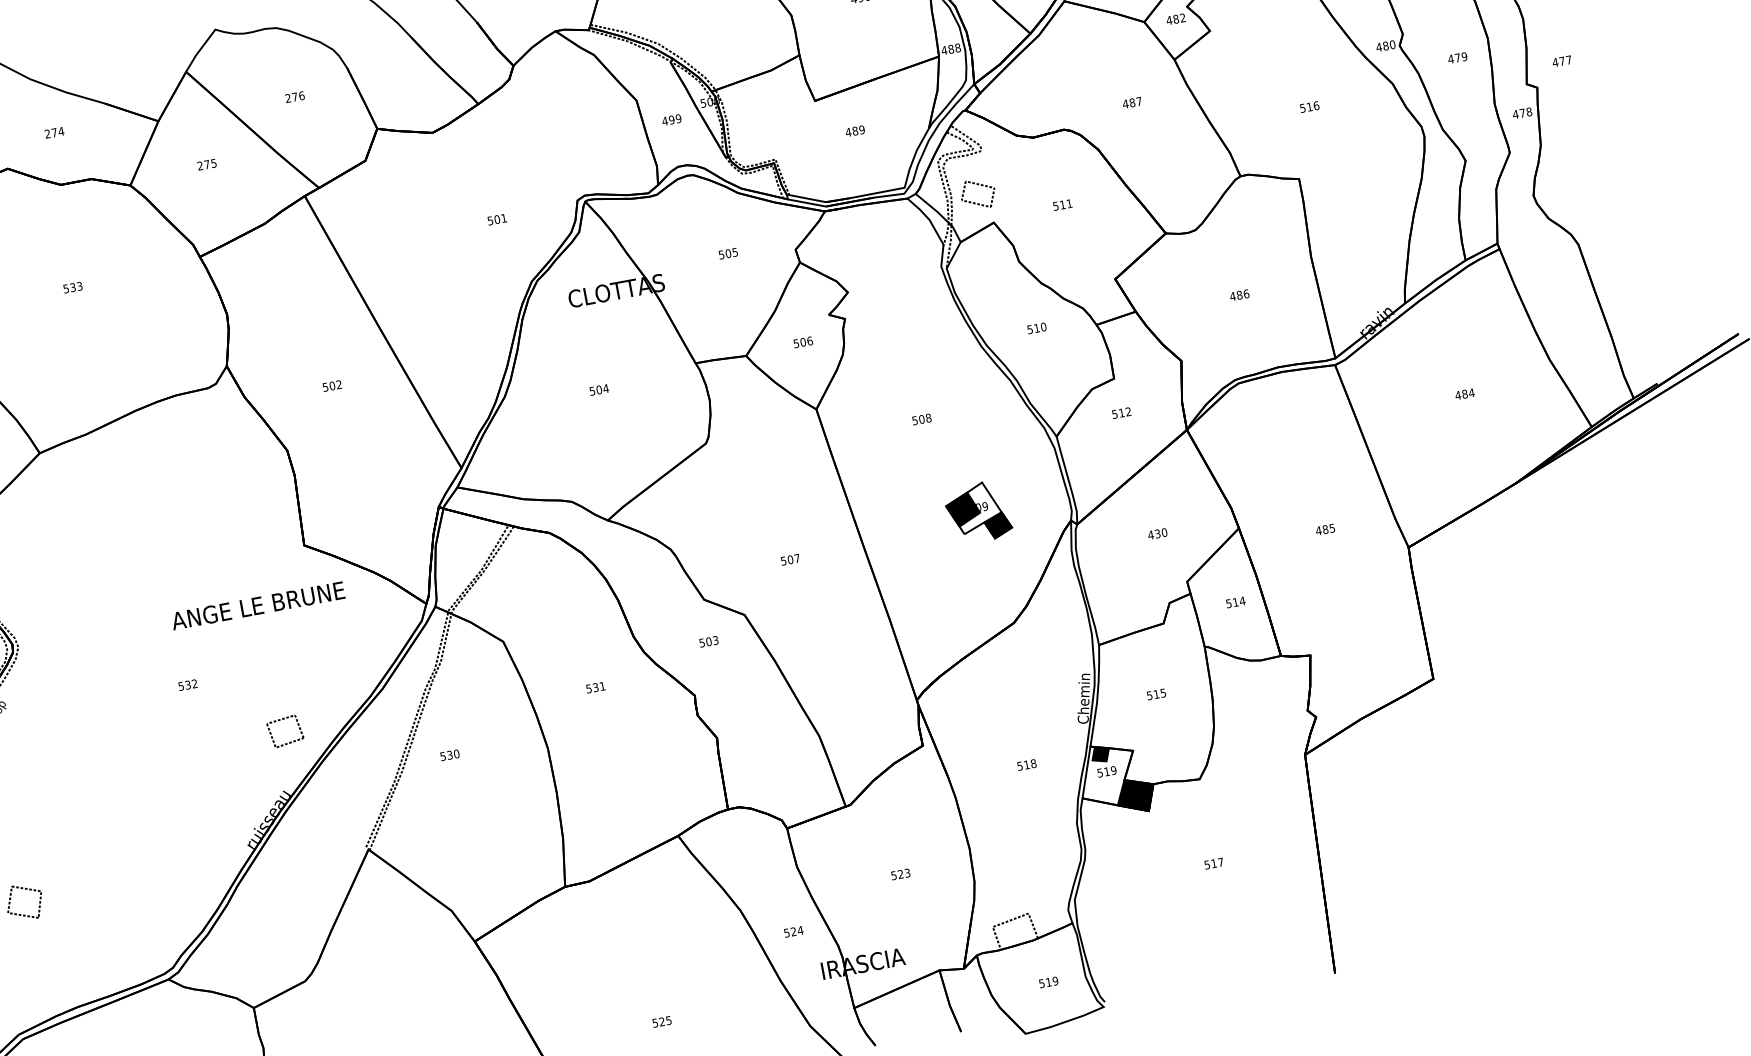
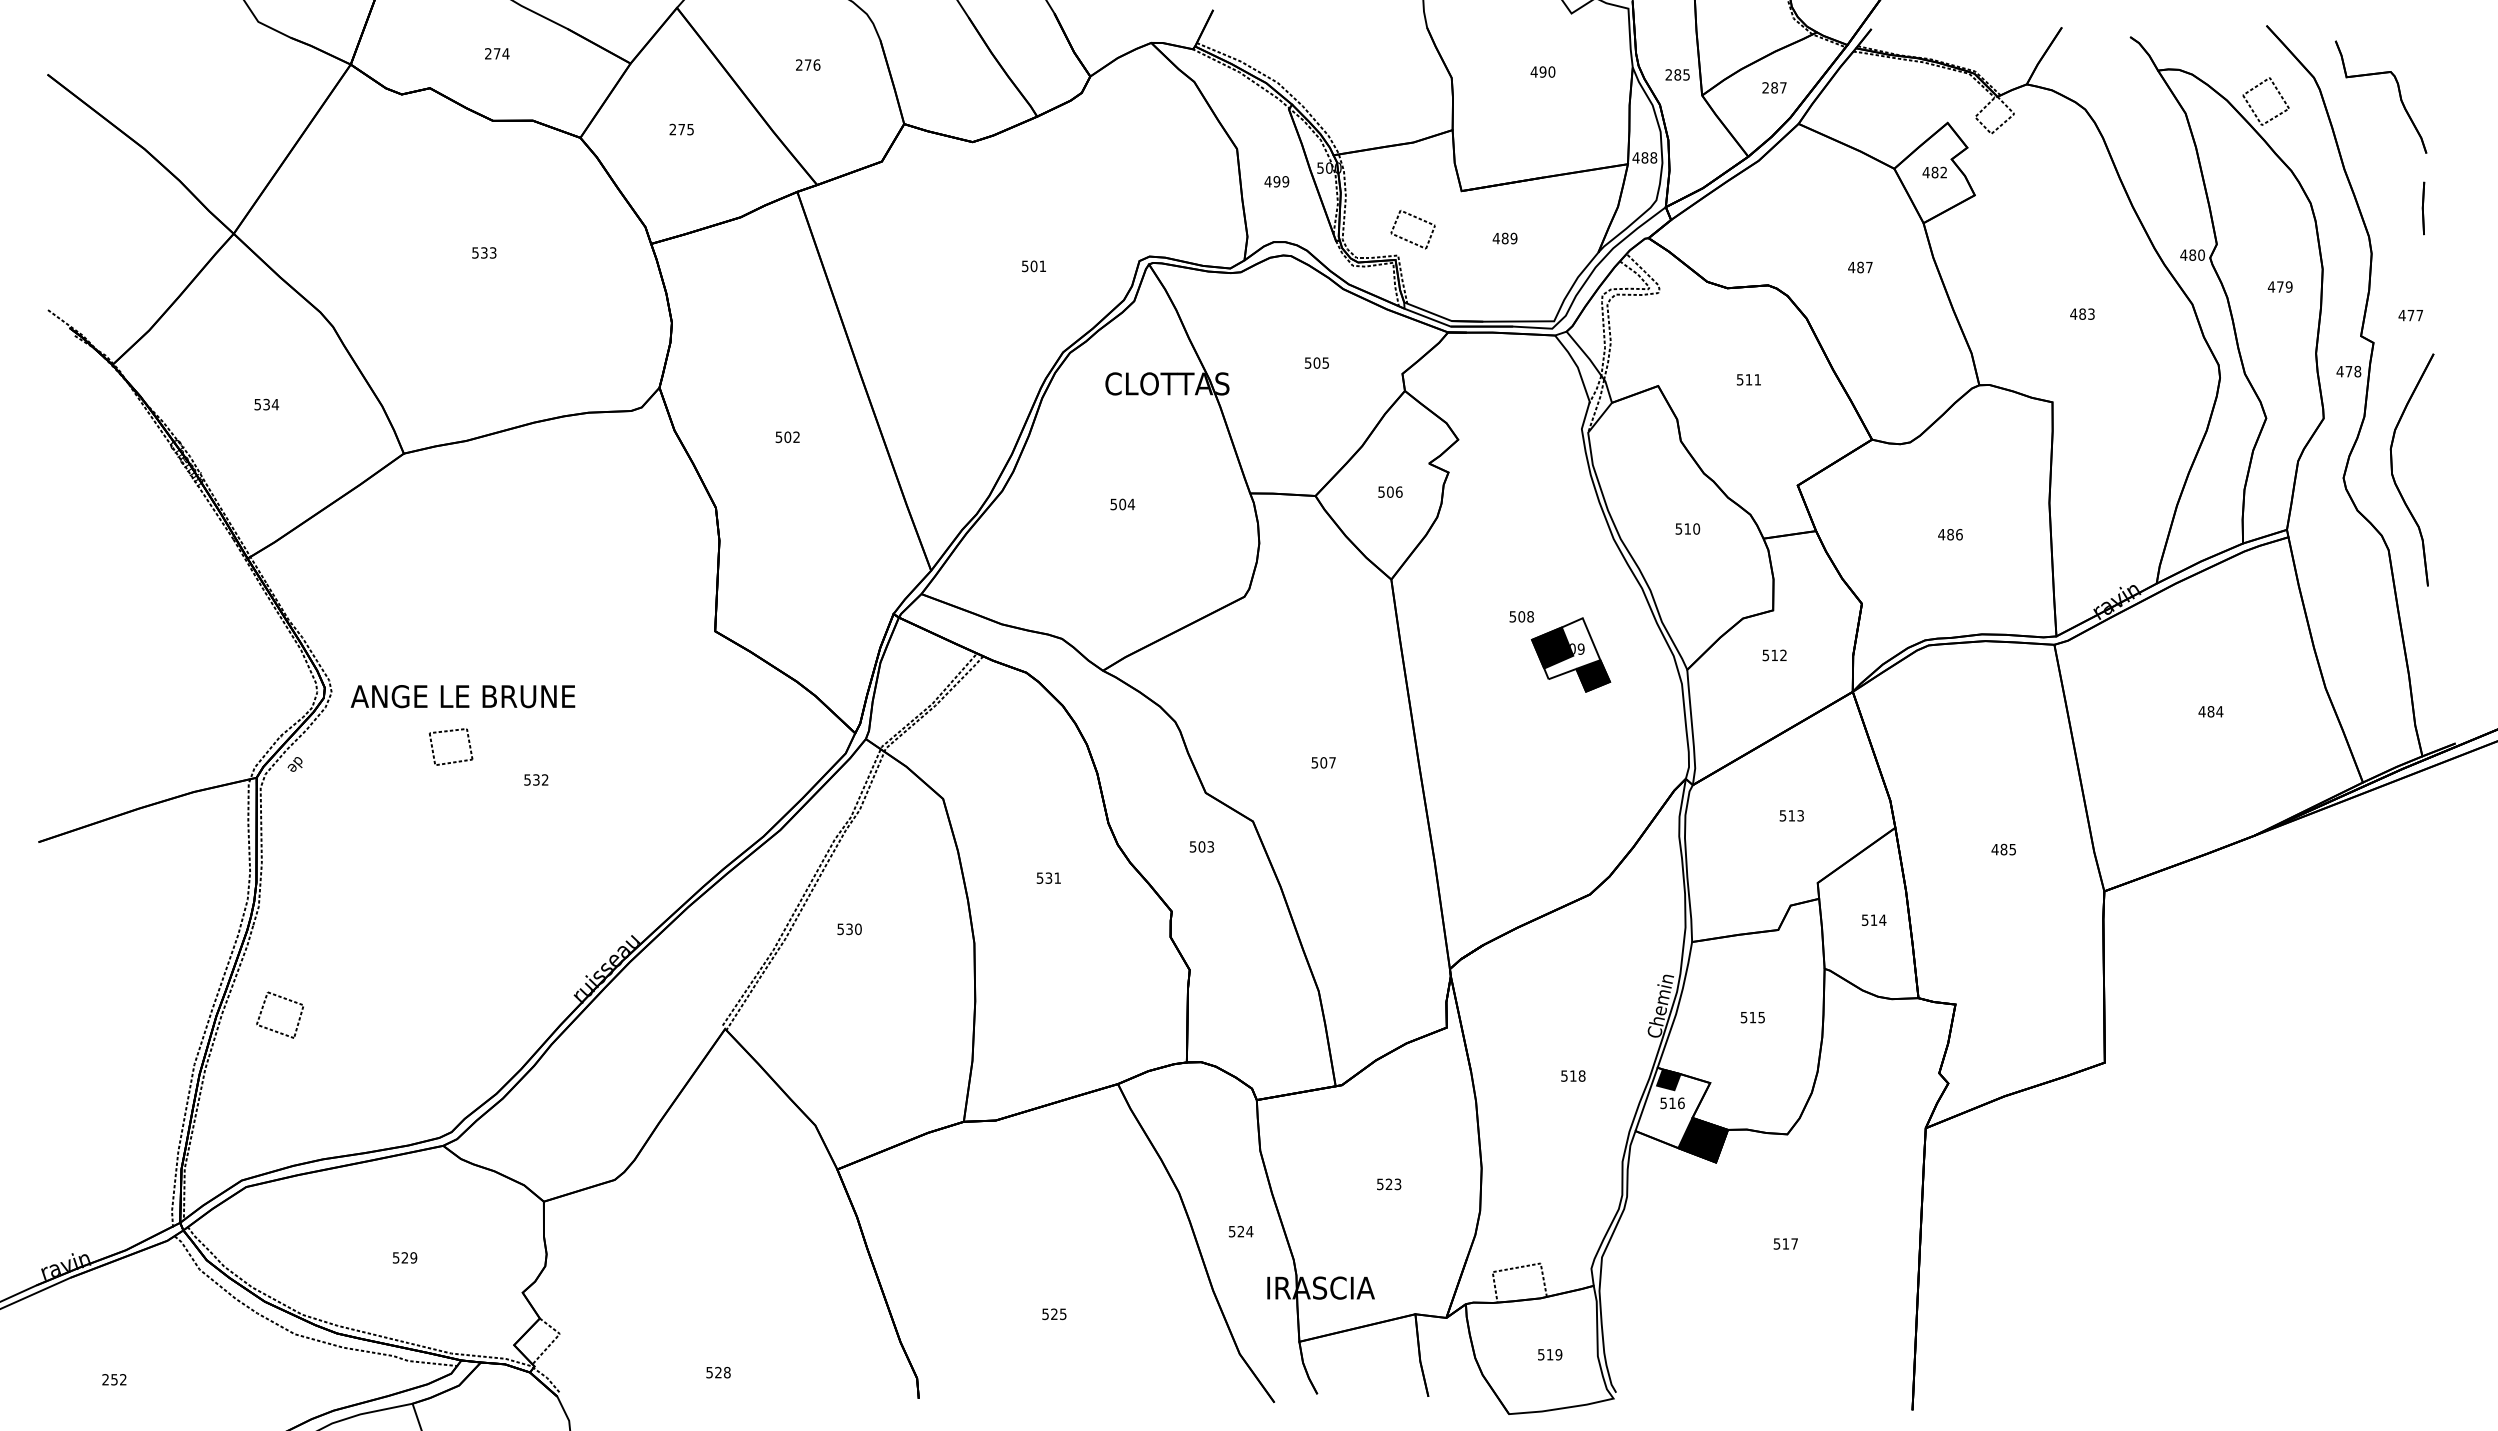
text: (1309, 106) -> (2082, 313), 516 -> 483
part: (1571, 185) -> (2393, 474), added
part: (975, 202) -> (1407, 239), moved
part: (978, 511) -> (1571, 654), moved
text: (1157, 533) -> (1791, 815), 430 -> 513
text: (257, 605) -> (462, 696), moved
part: (279, 720) -> (446, 732), moved
text: (1113, 770) -> (1680, 1103), 519 -> 516

